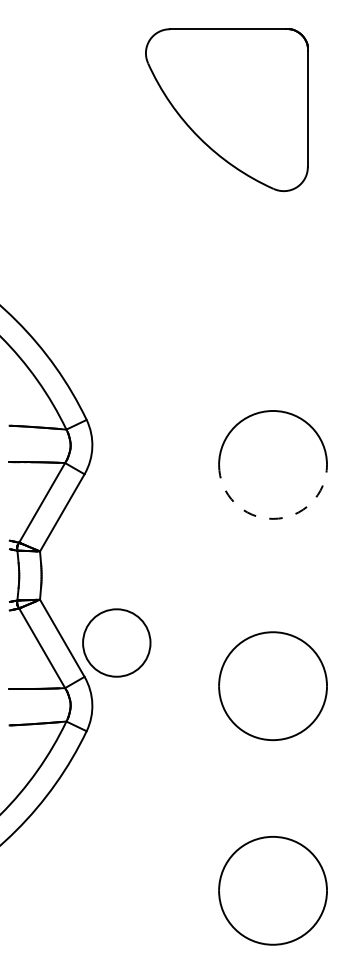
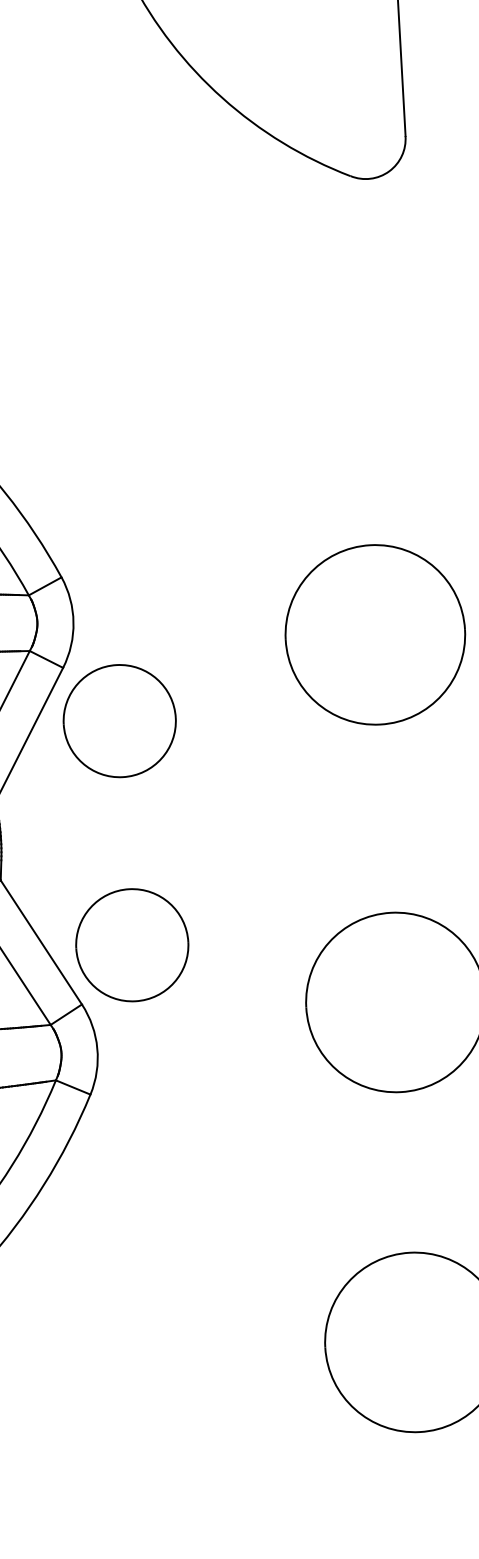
part: (116, 507) -> (119, 720), added
arc: (273, 518) -> (381, 723), dashed -> solid

